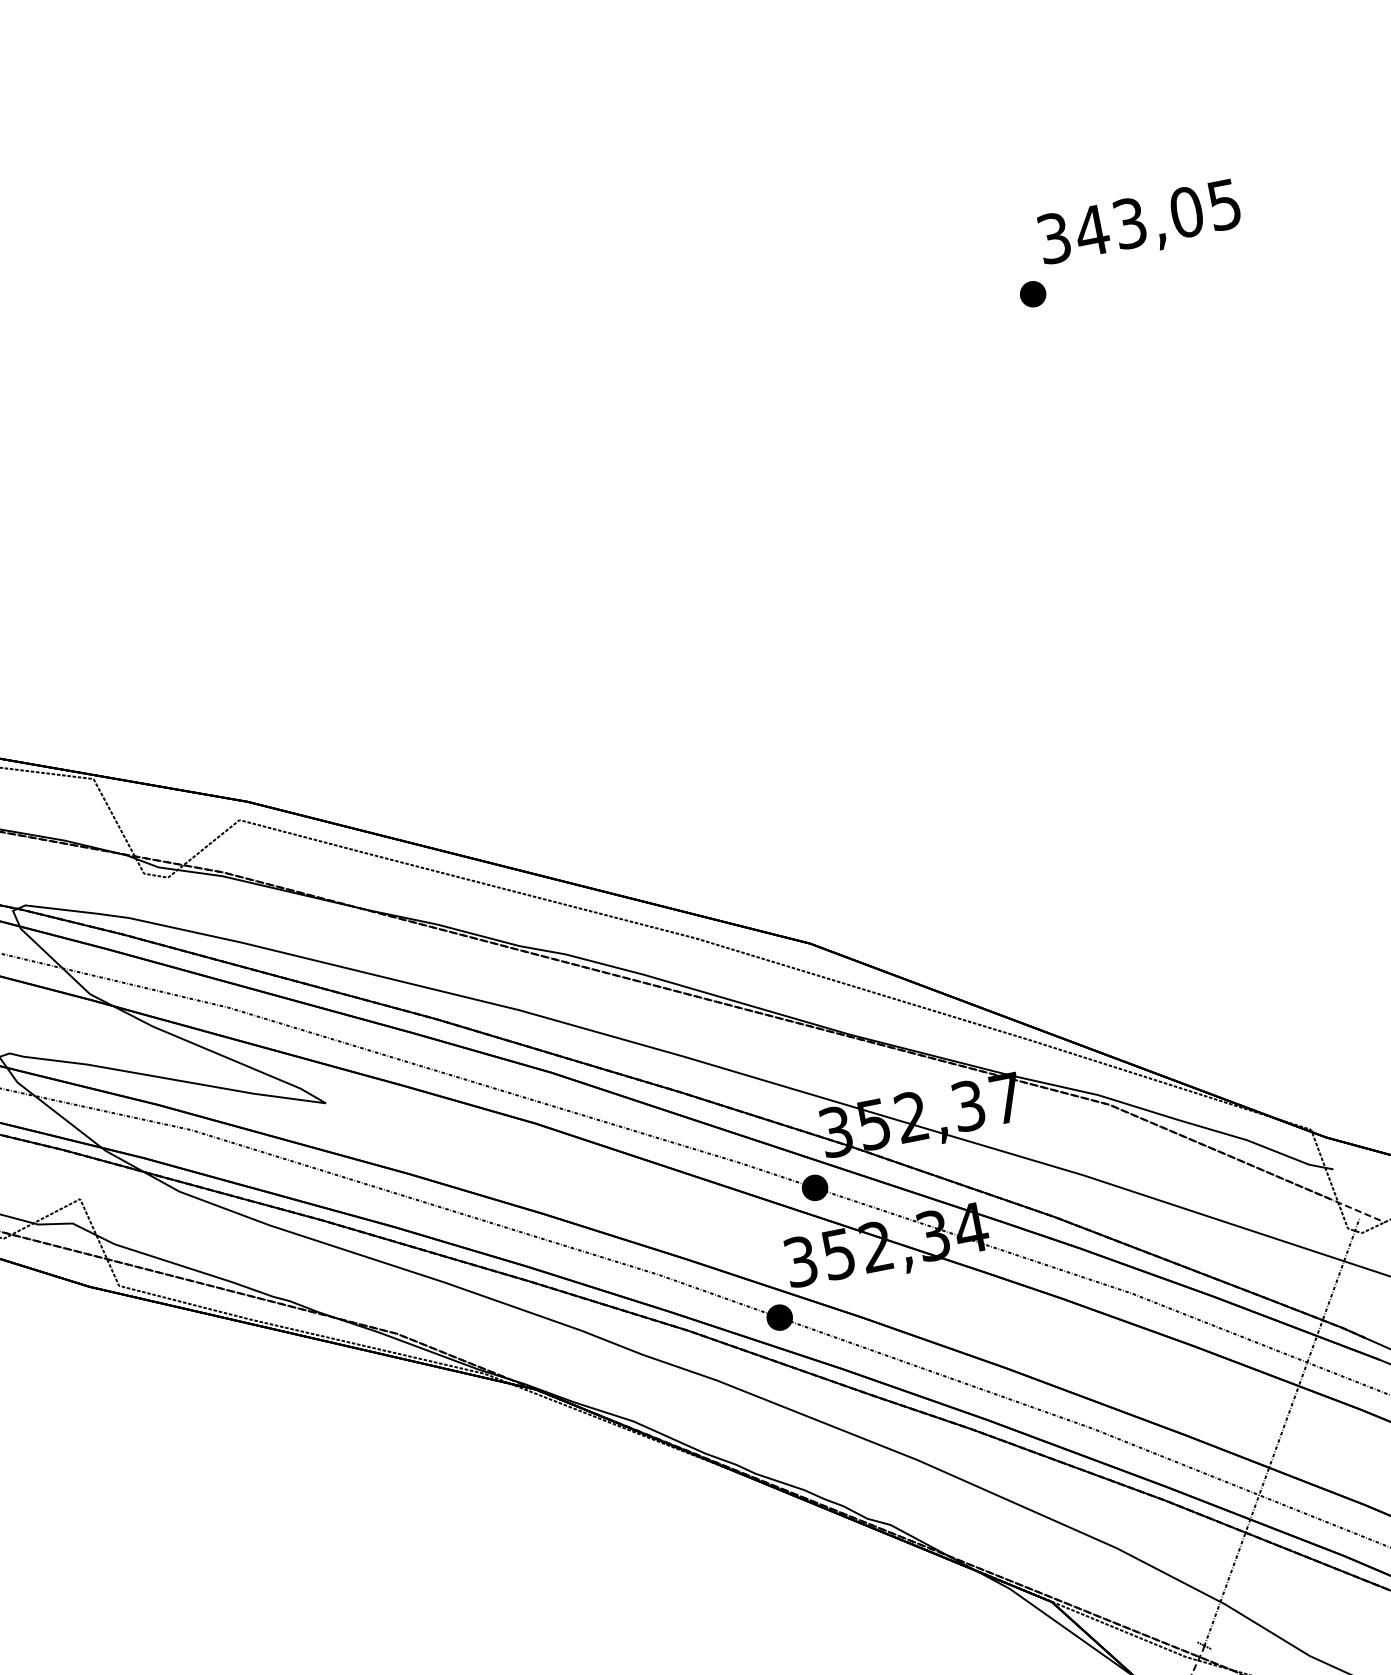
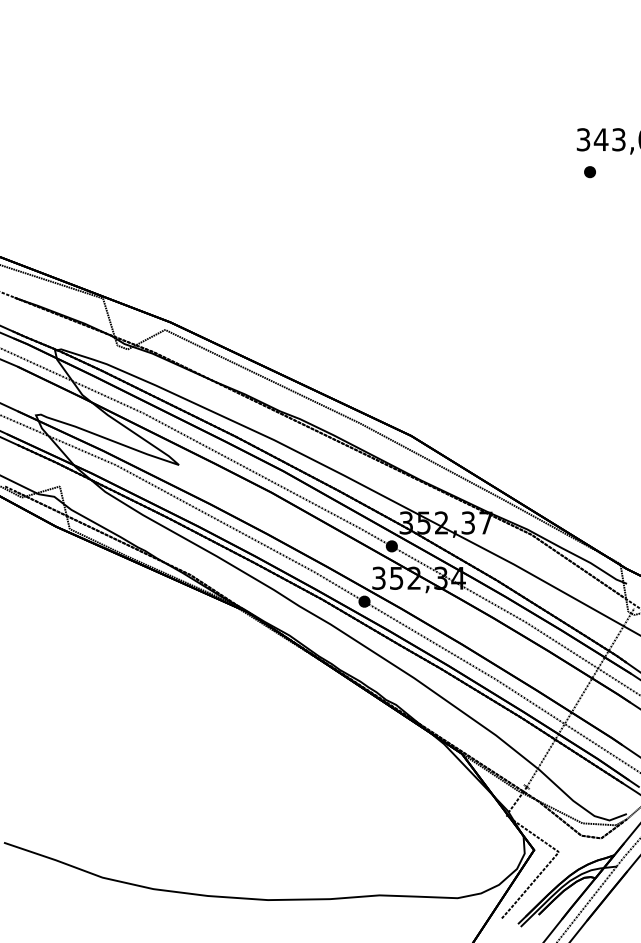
part: (1032, 295) -> (589, 172), moved

